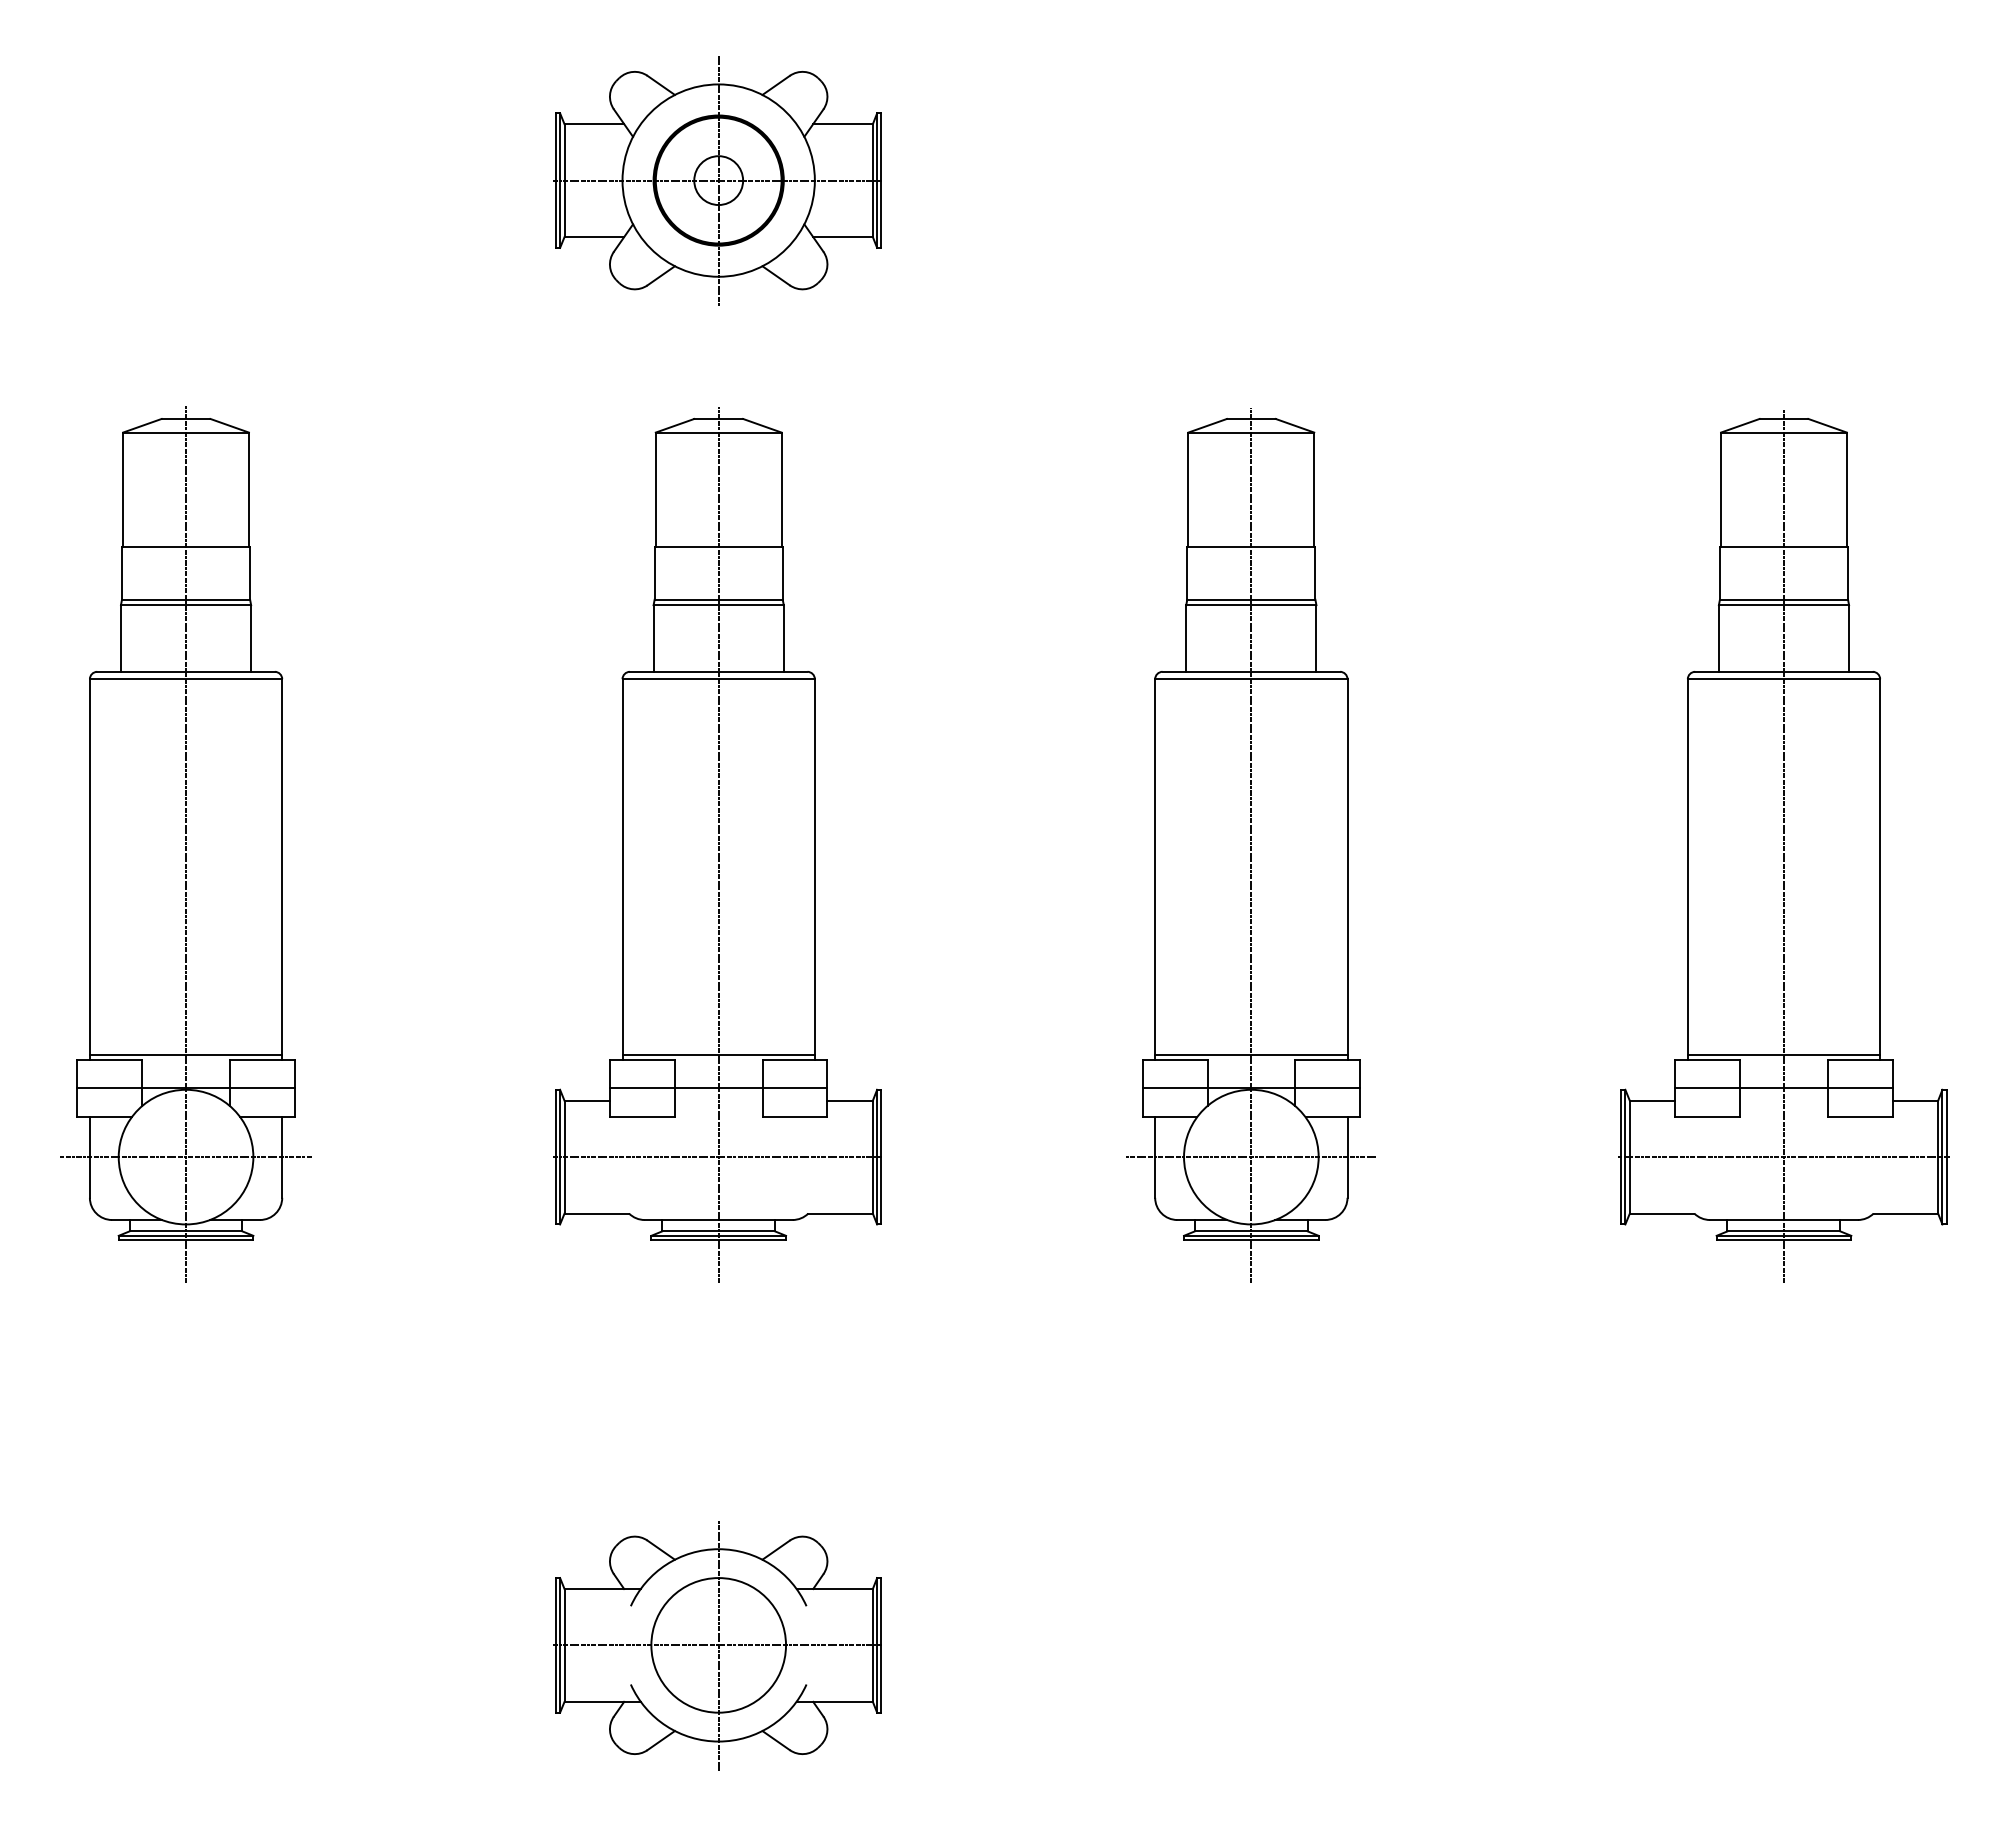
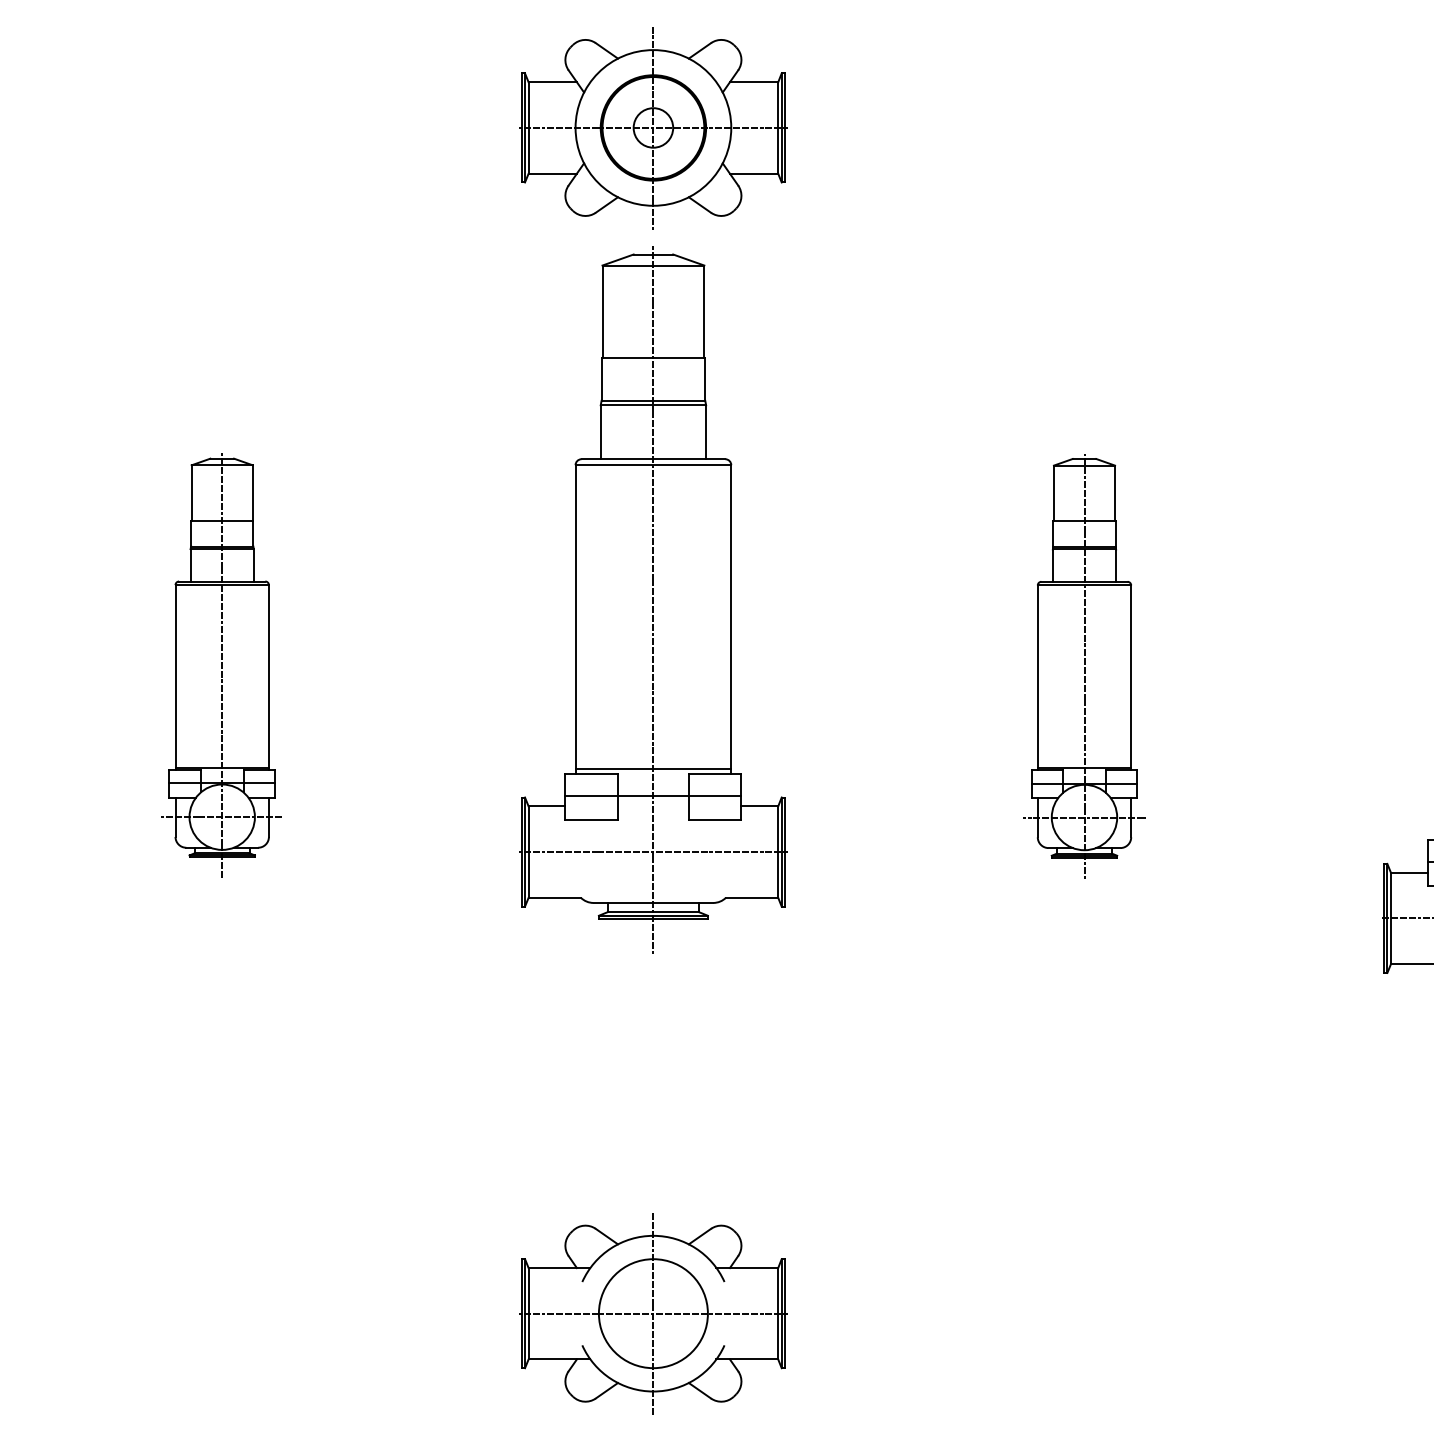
part: (185, 844) -> (221, 665), size x0.6
part: (717, 844) -> (652, 598), moved
part: (1250, 845) -> (1083, 666), size x0.6

